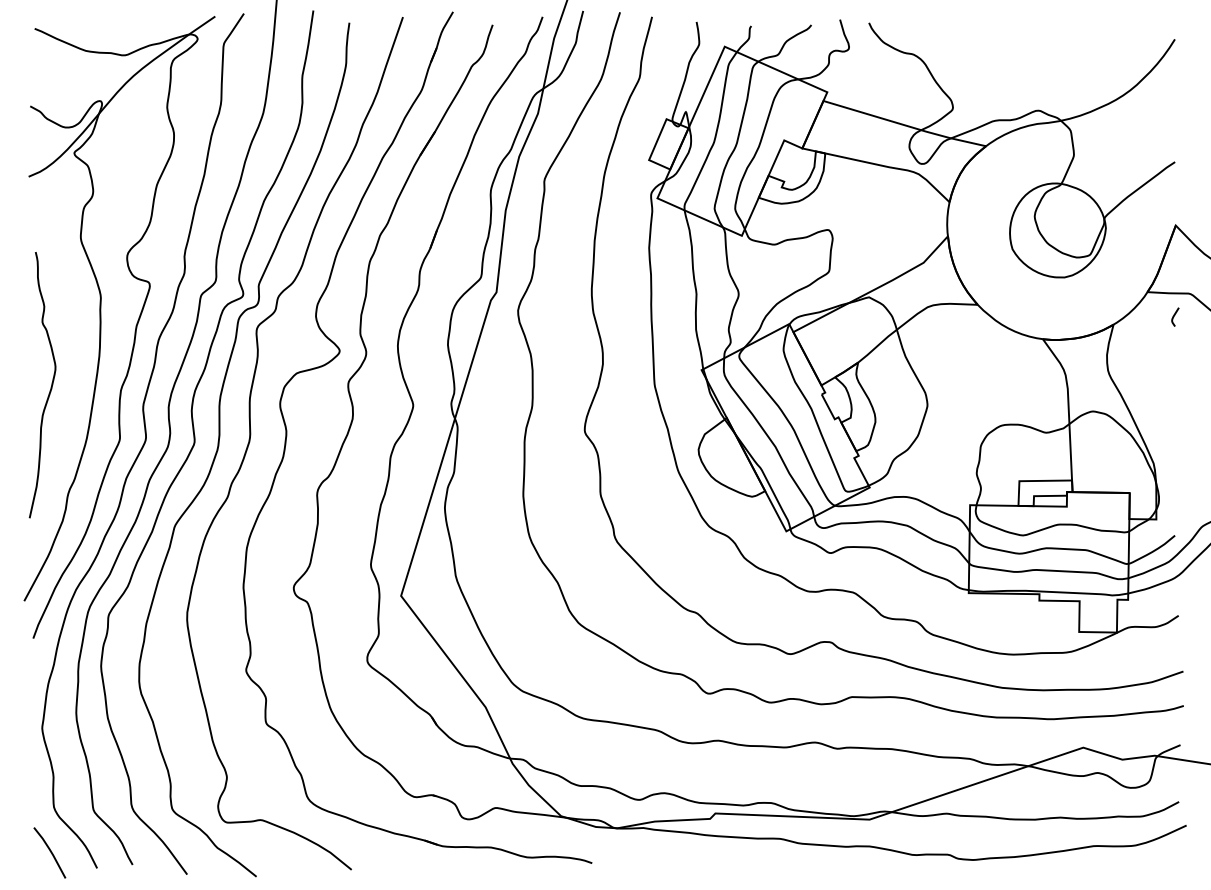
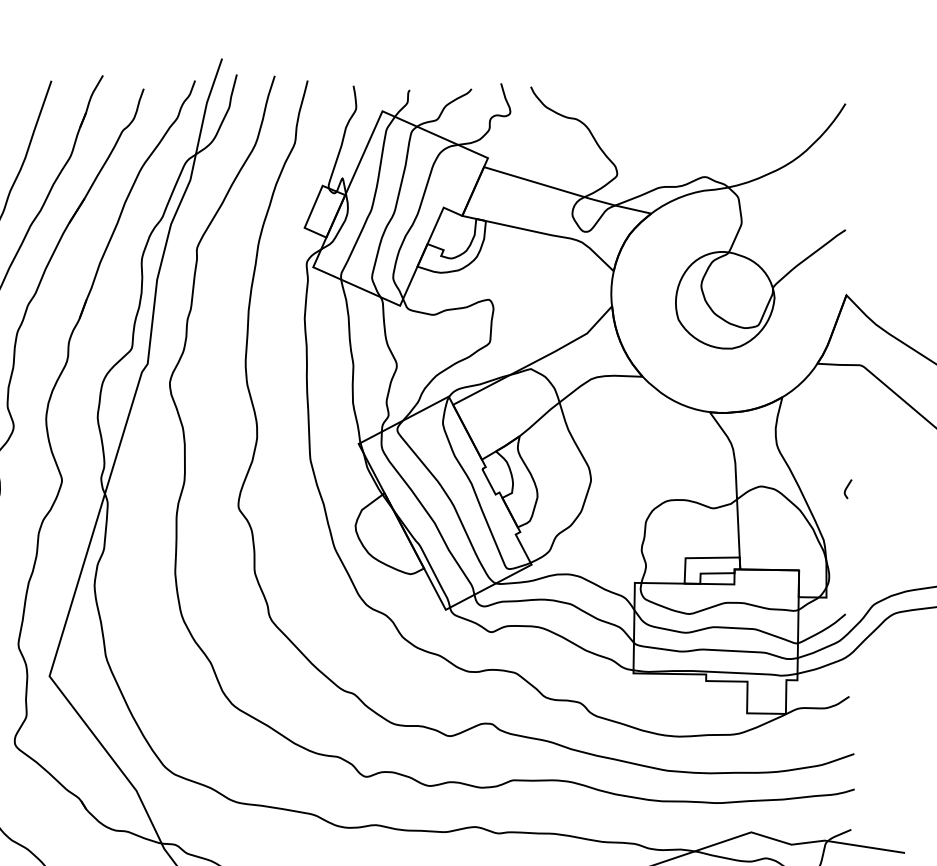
curve: (1175, 315) -> (848, 487), moved

